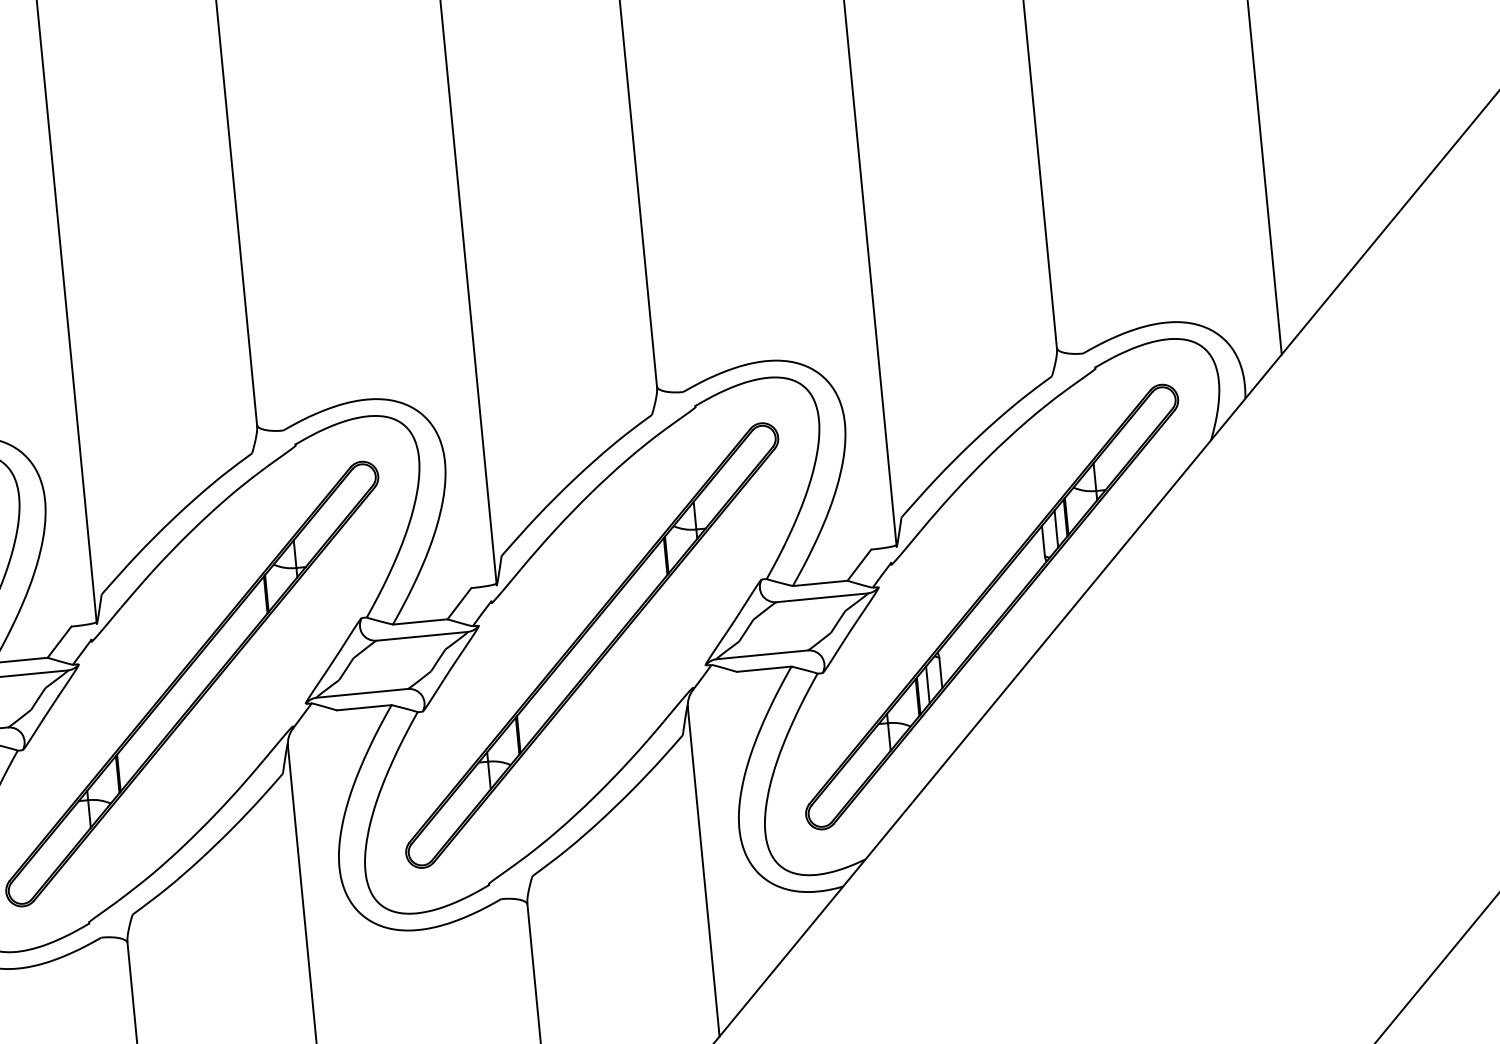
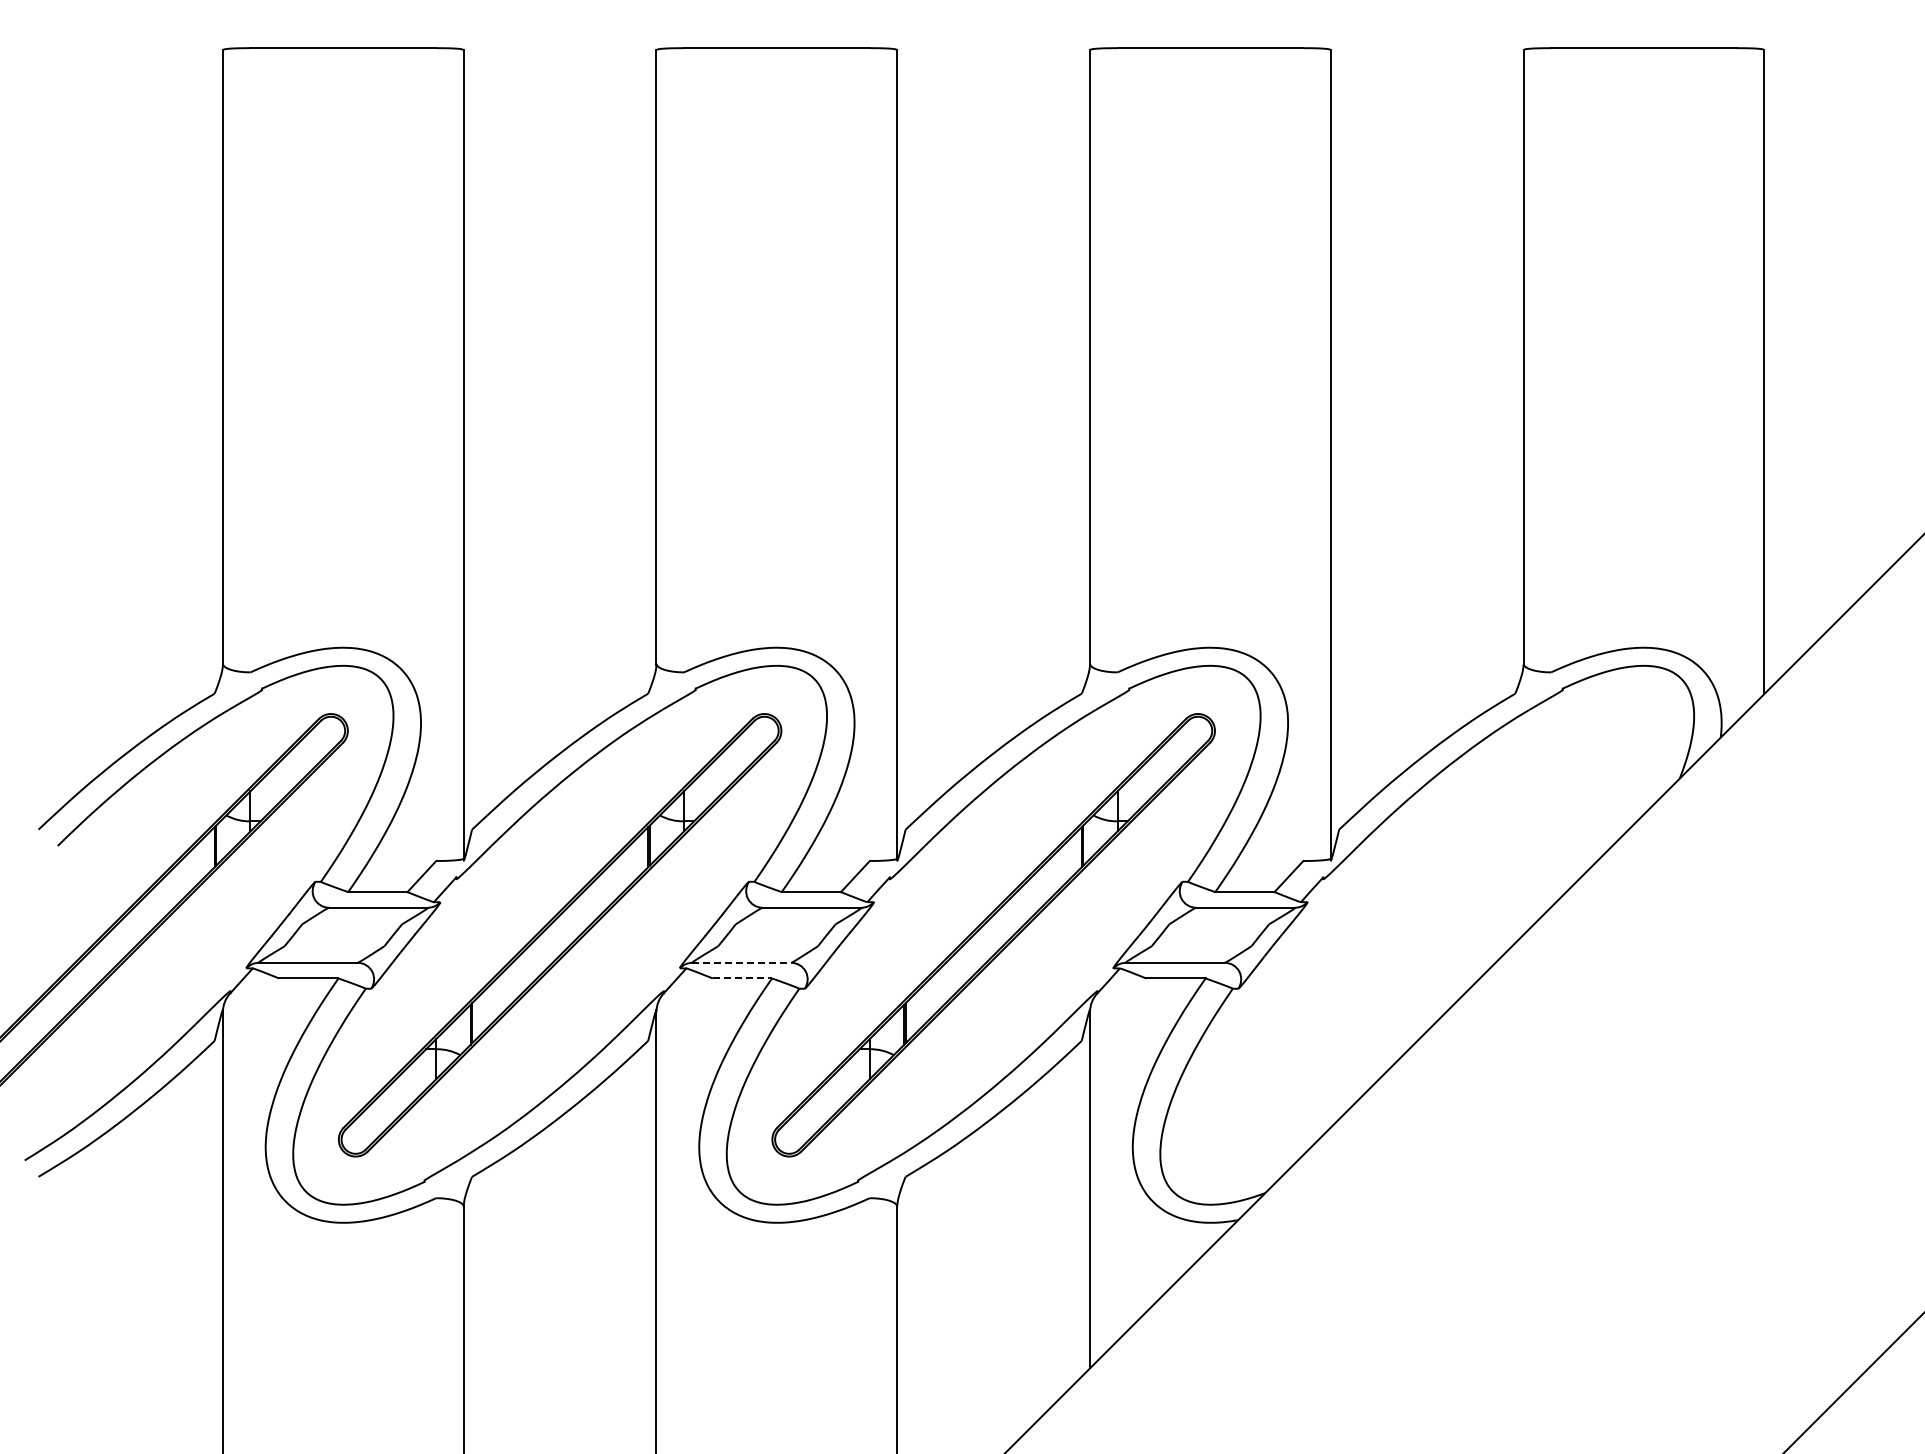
part: (992, 607) -> (1427, 935), removed
line: (362, 693) -> (742, 962), solid -> dashed
line: (364, 707) -> (742, 978), solid -> dashed

